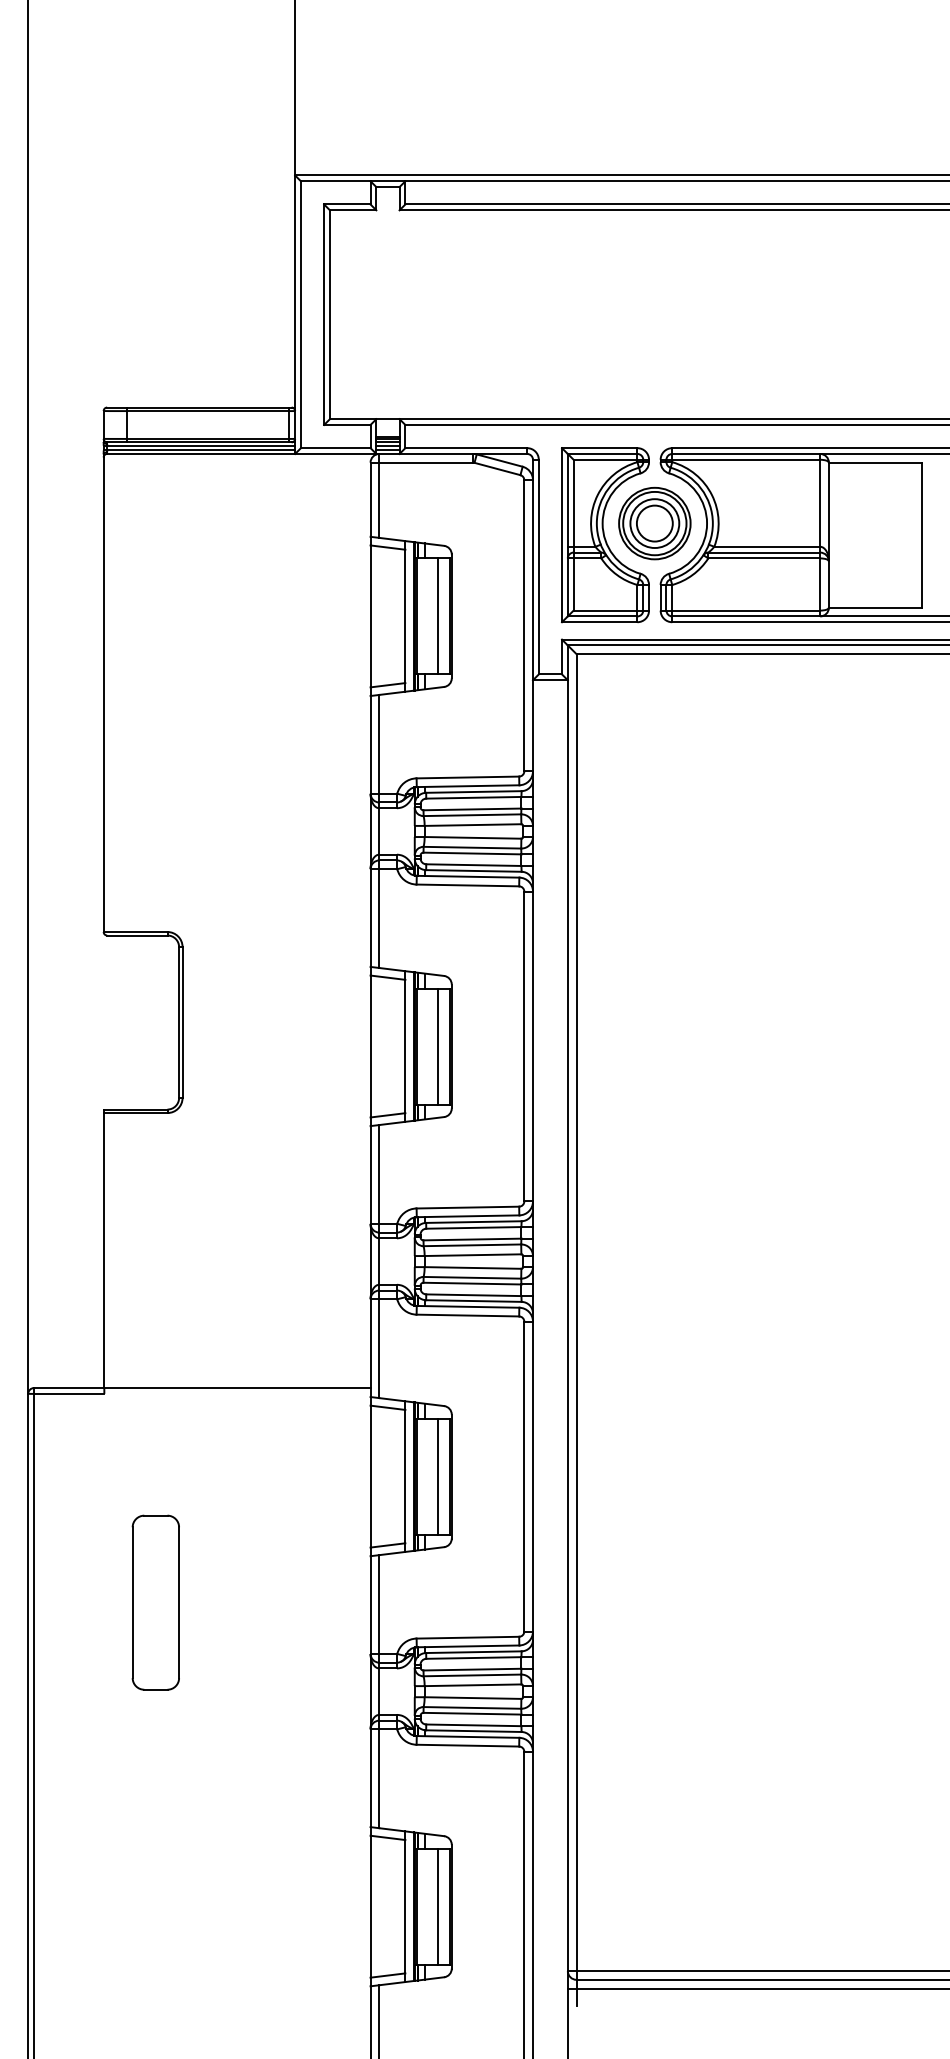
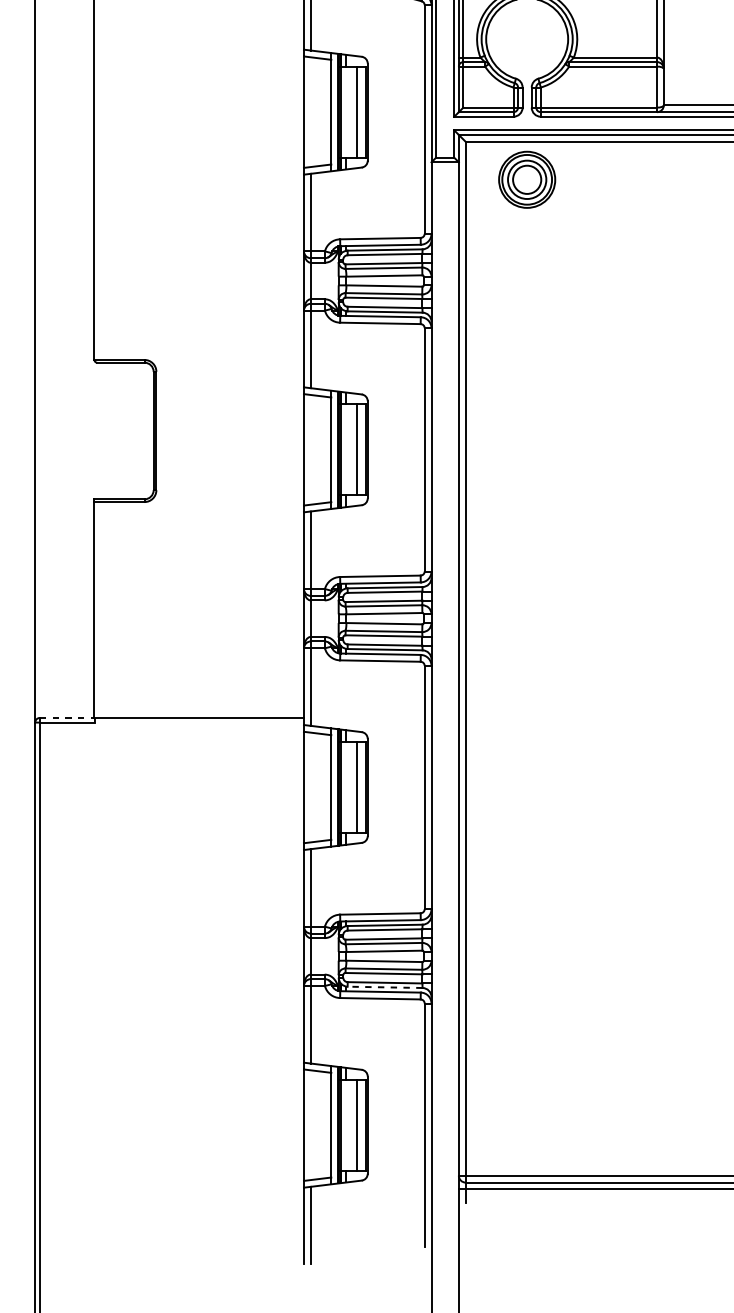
part: (654, 523) -> (526, 179), moved
line: (68, 1388) -> (66, 718), solid -> dashed
part: (155, 1602) -> (135, 886), removed
line: (473, 1731) -> (384, 987), solid -> dashed

